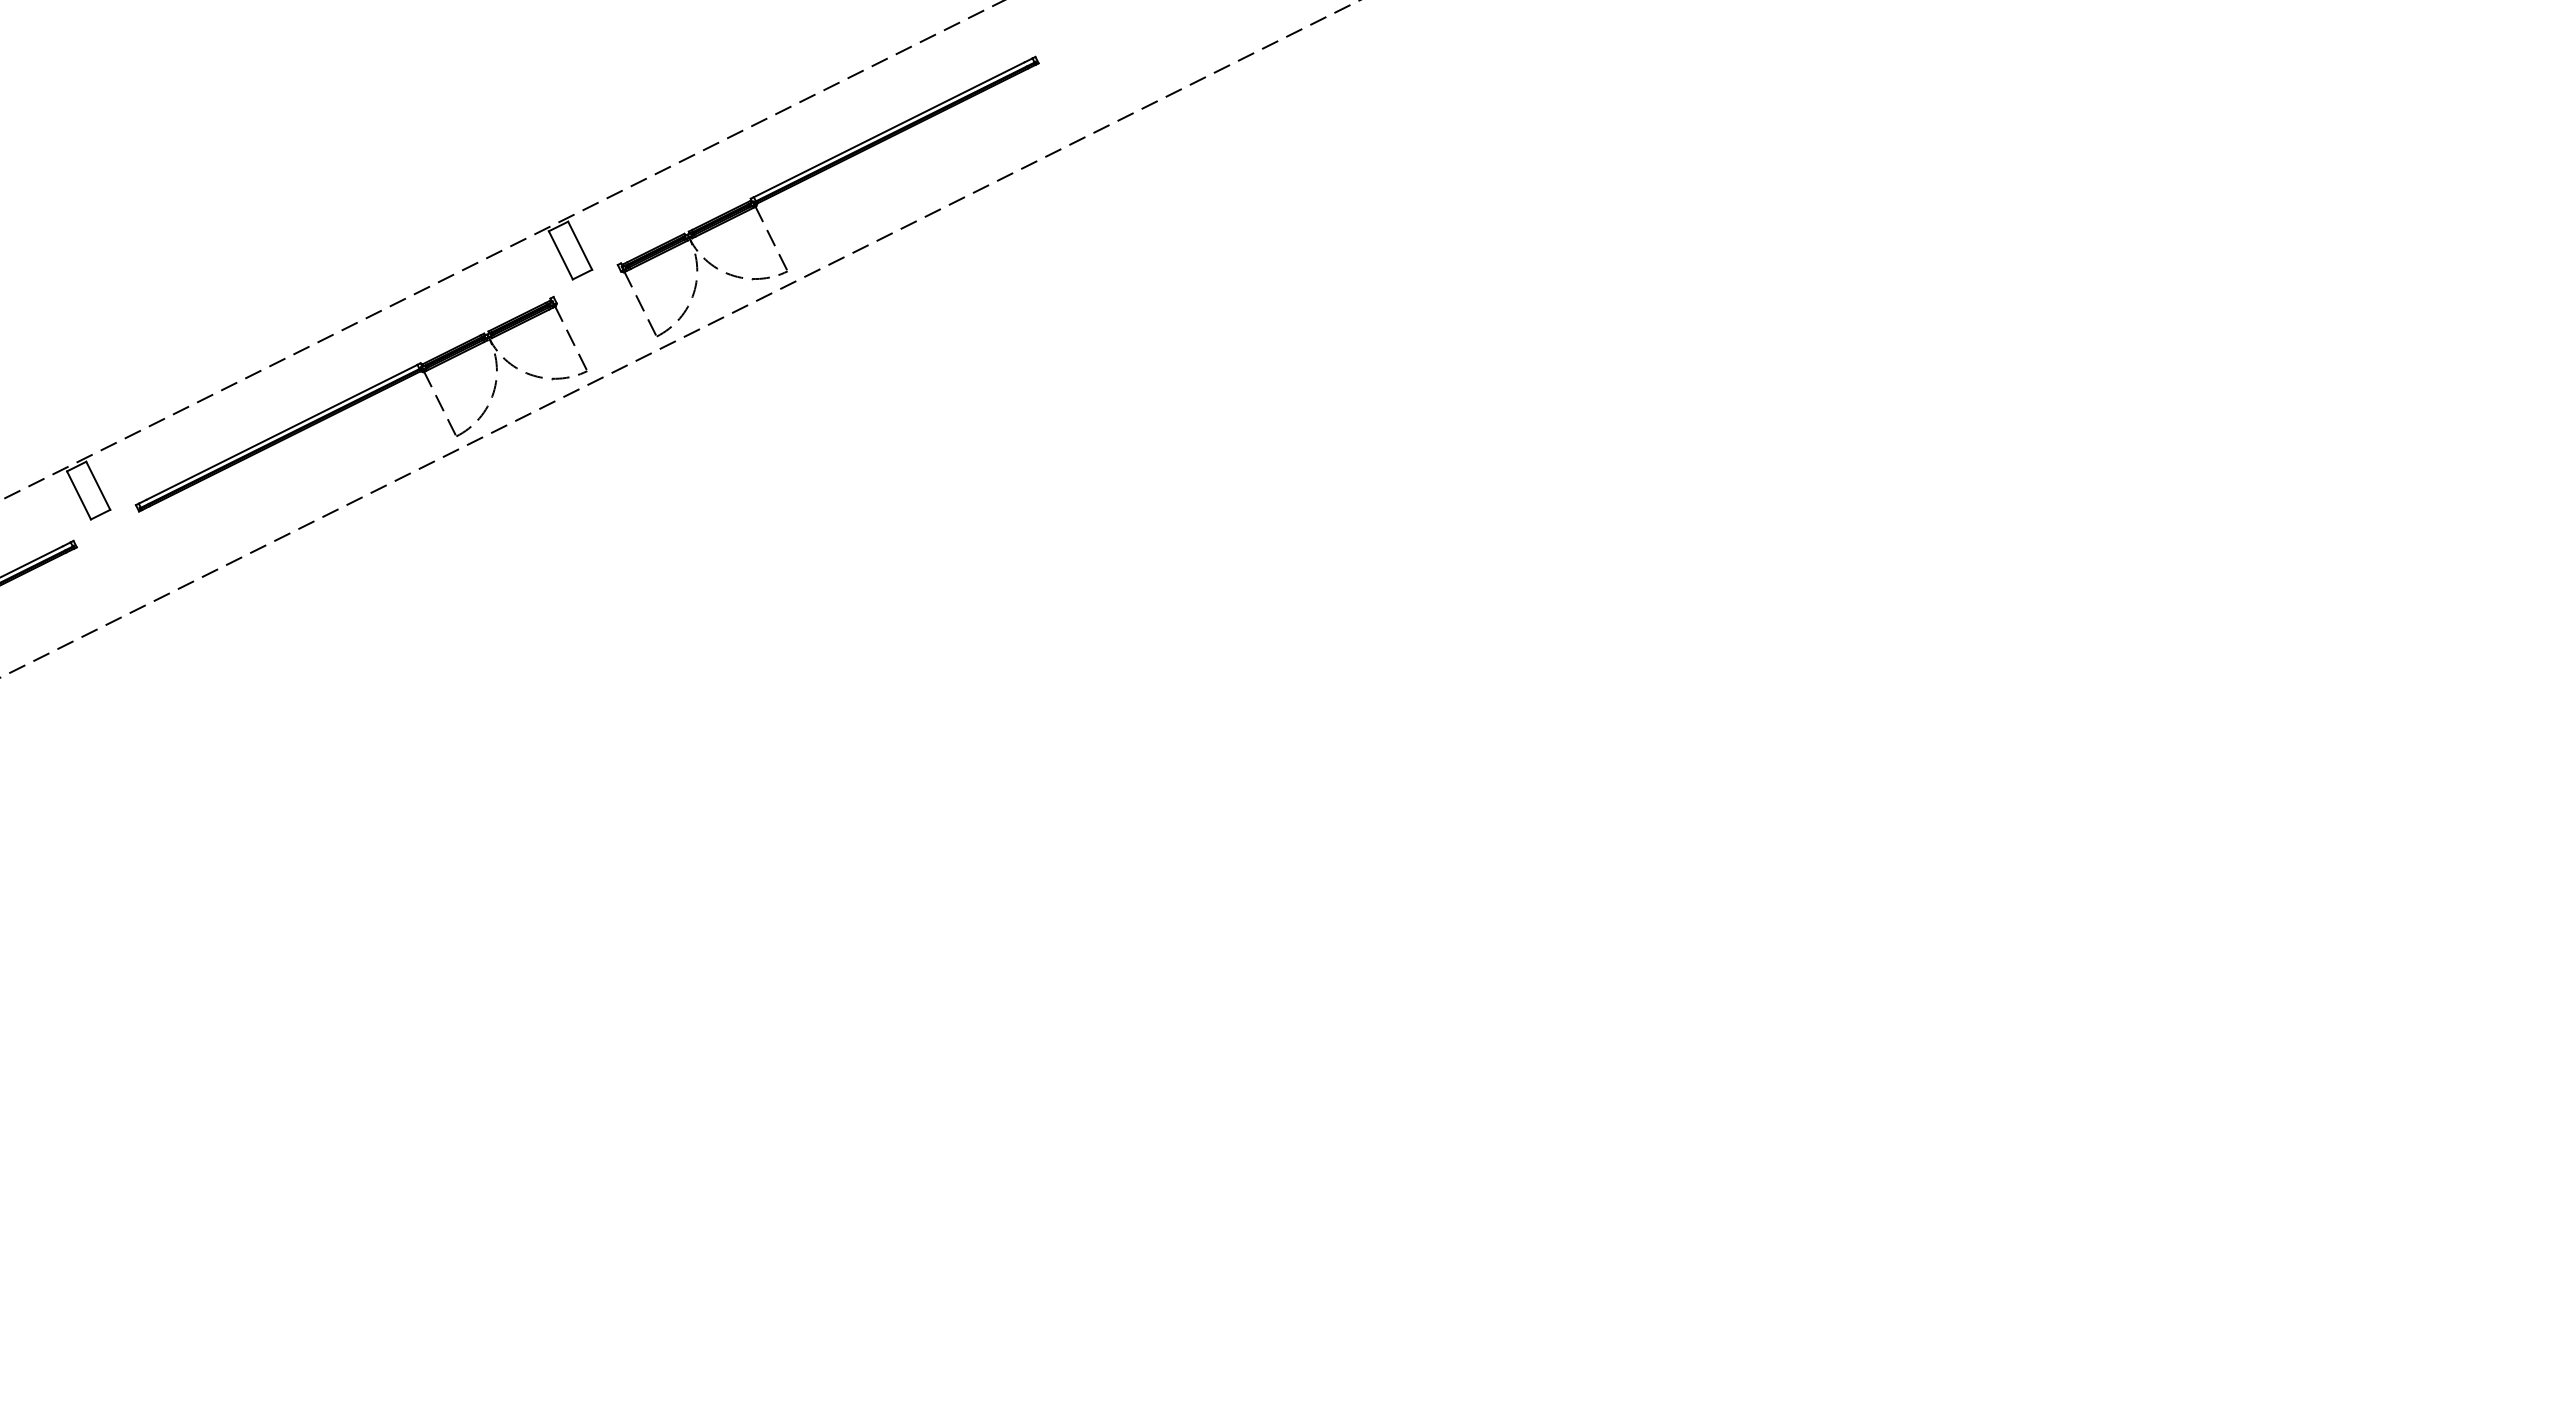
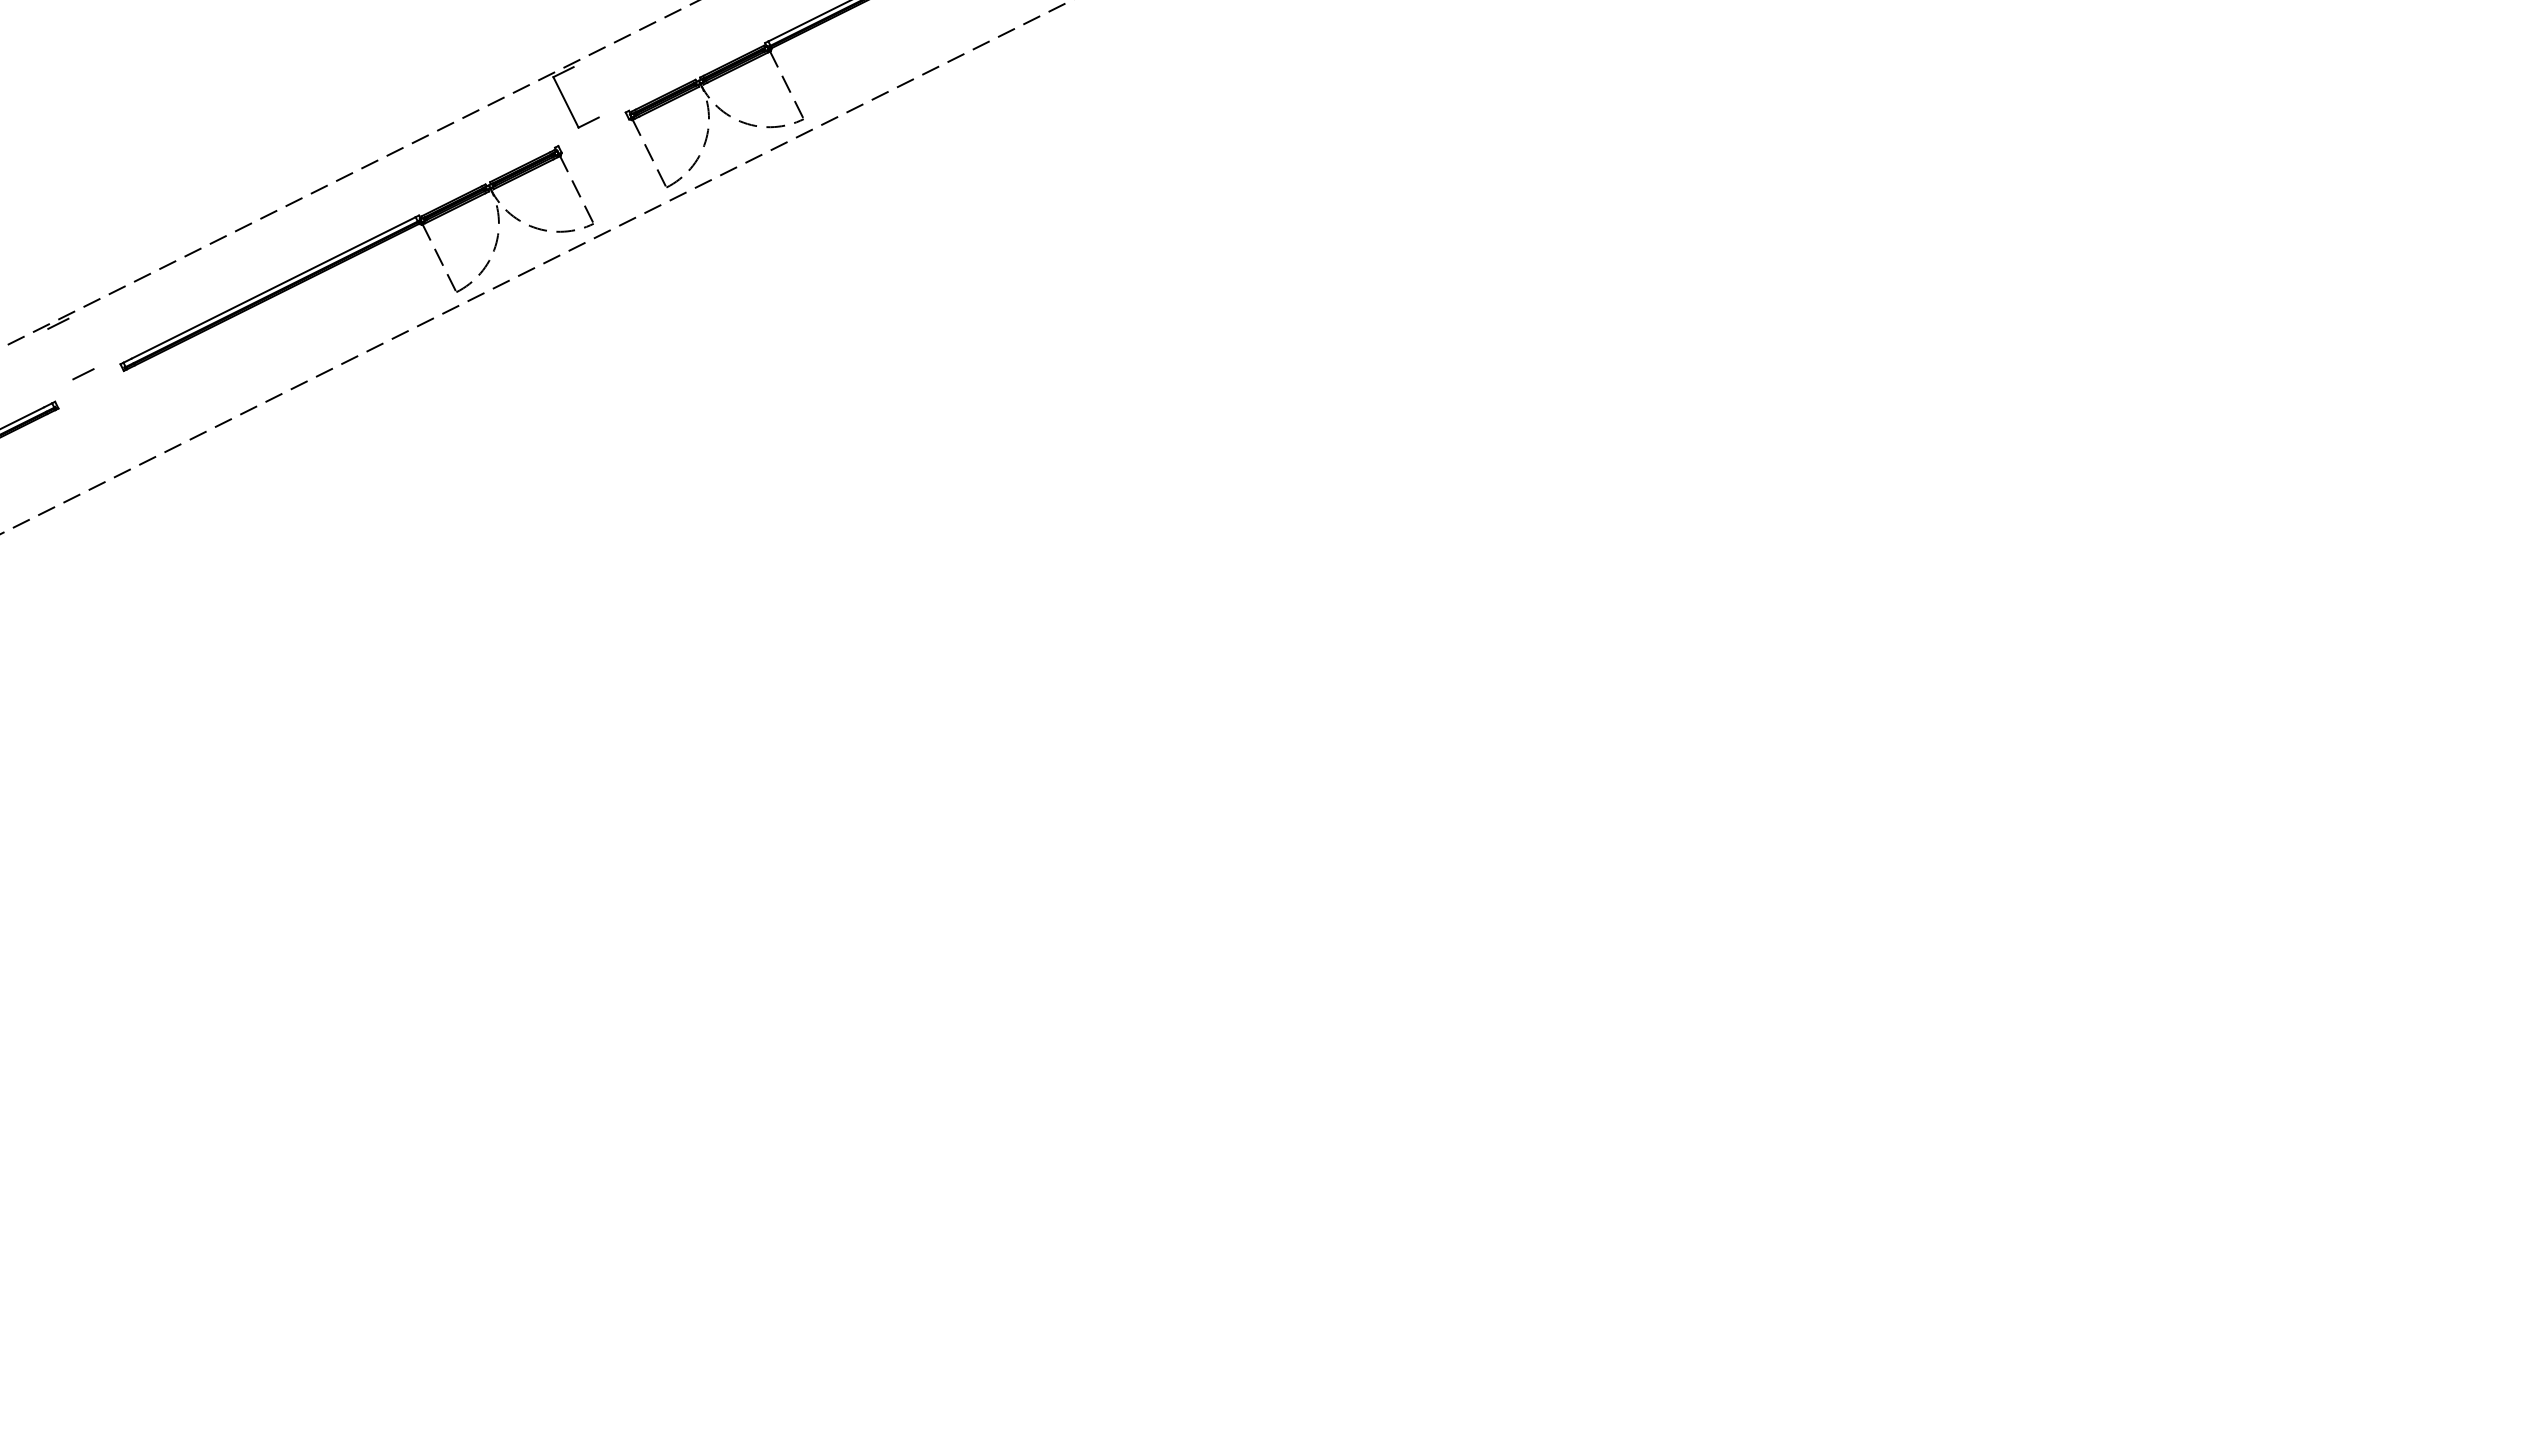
line: (580, 245) -> (586, 92), removed
line: (98, 485) -> (81, 343), removed
line: (78, 495) -> (60, 354), removed

